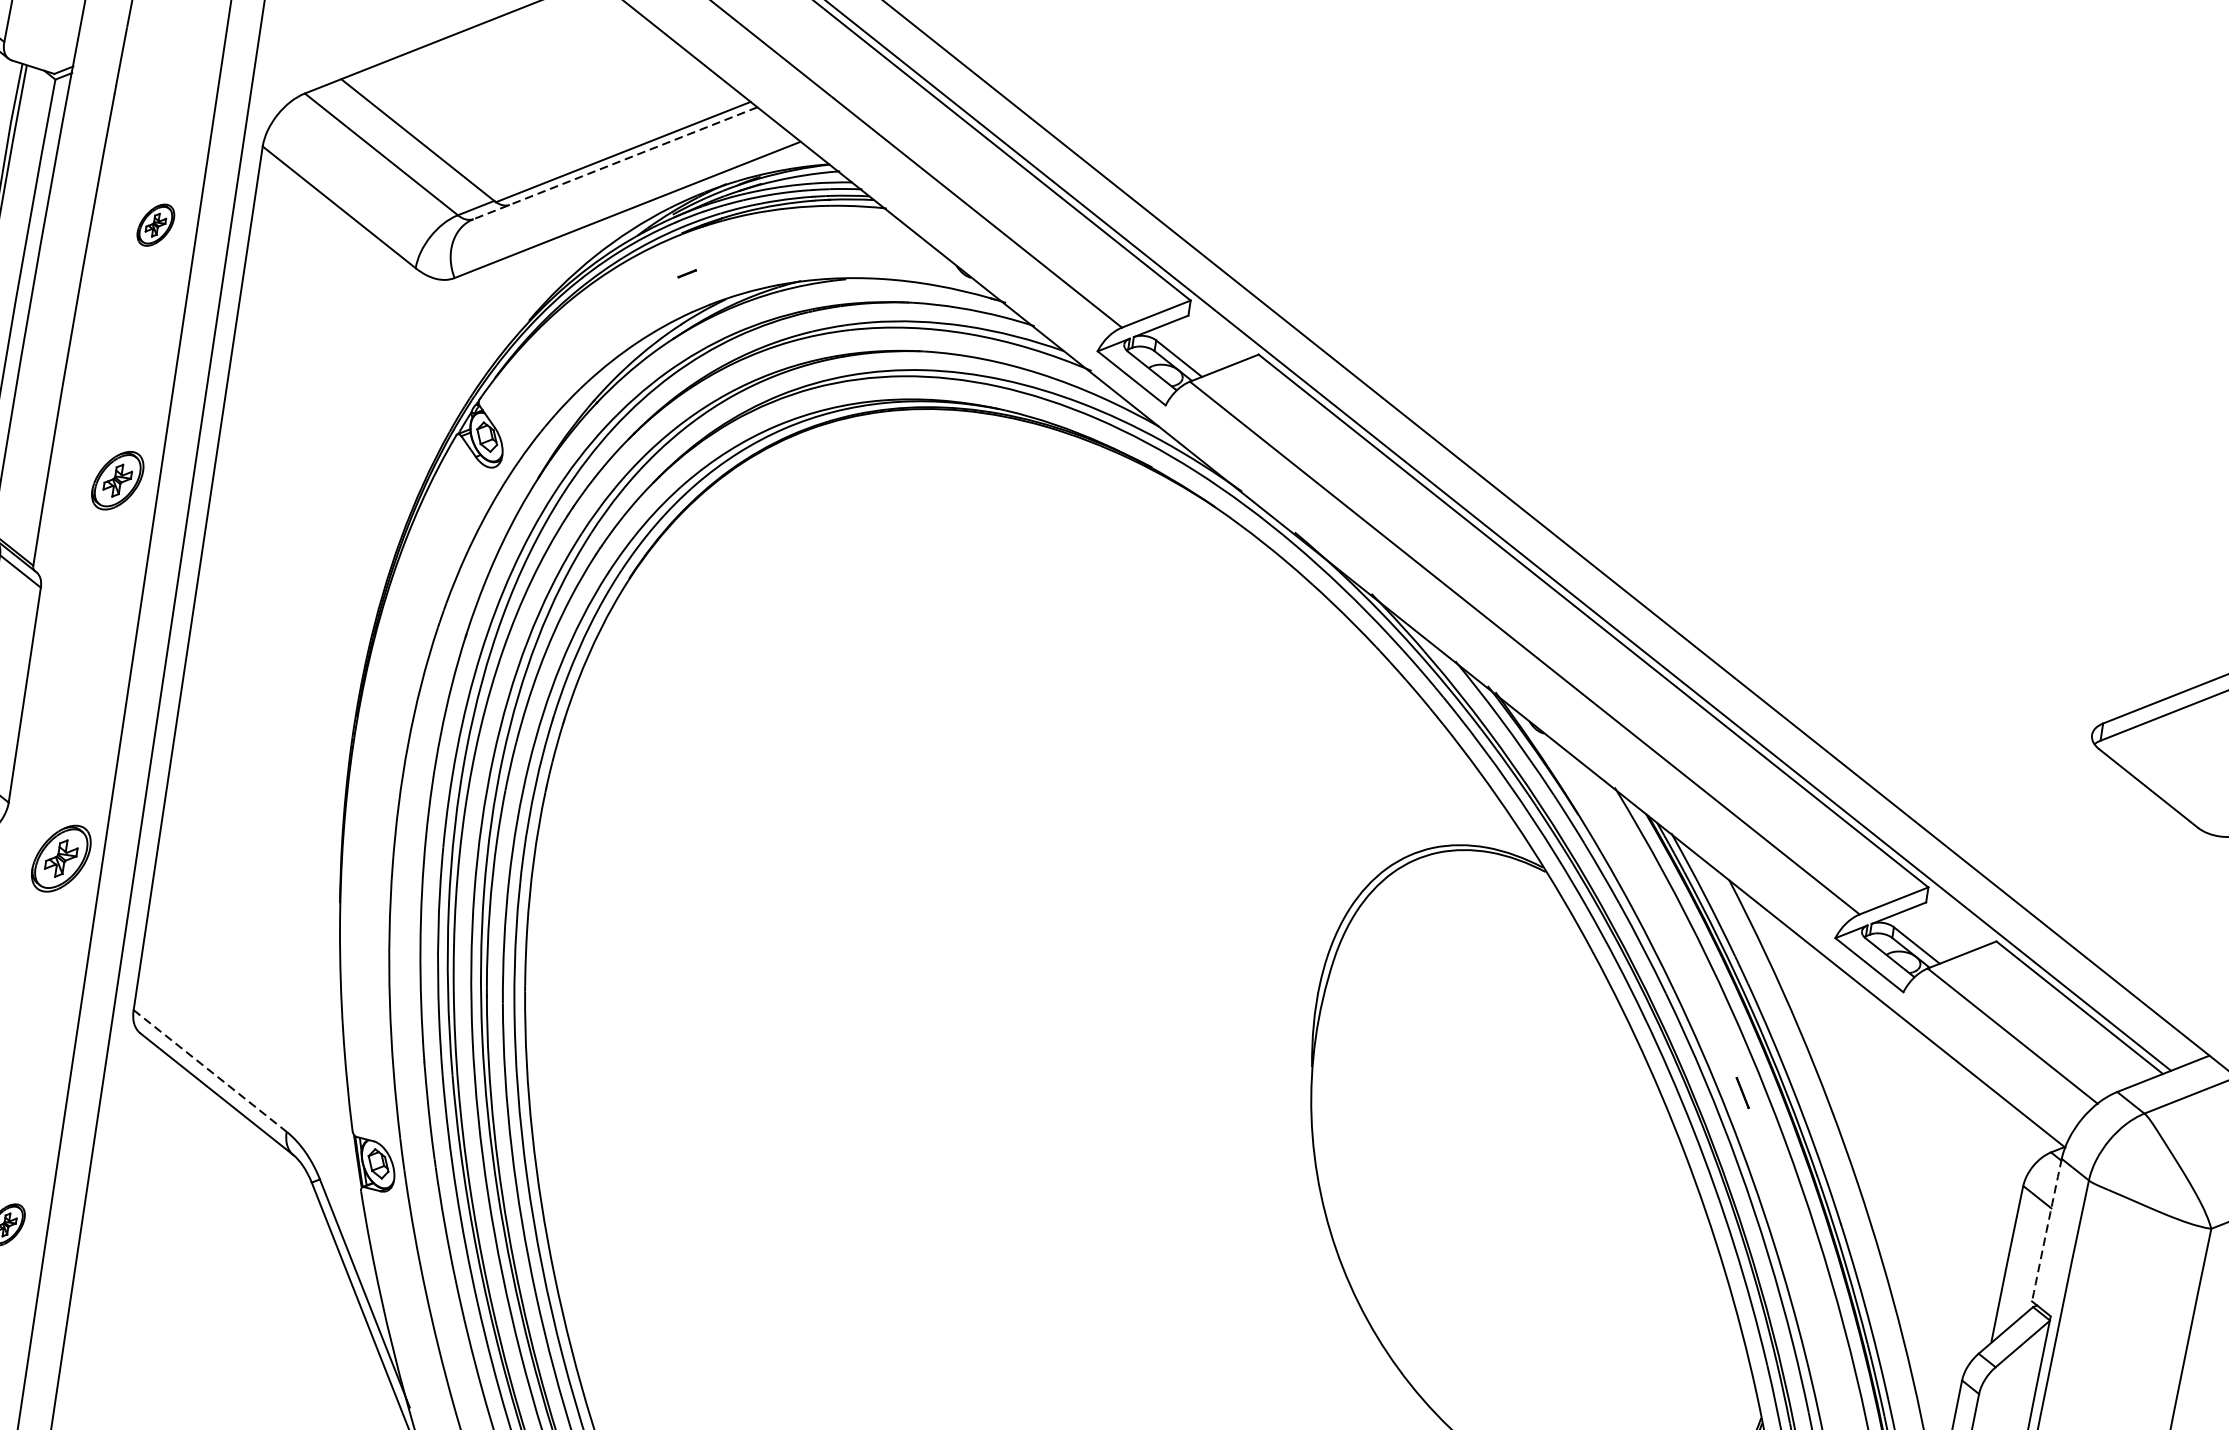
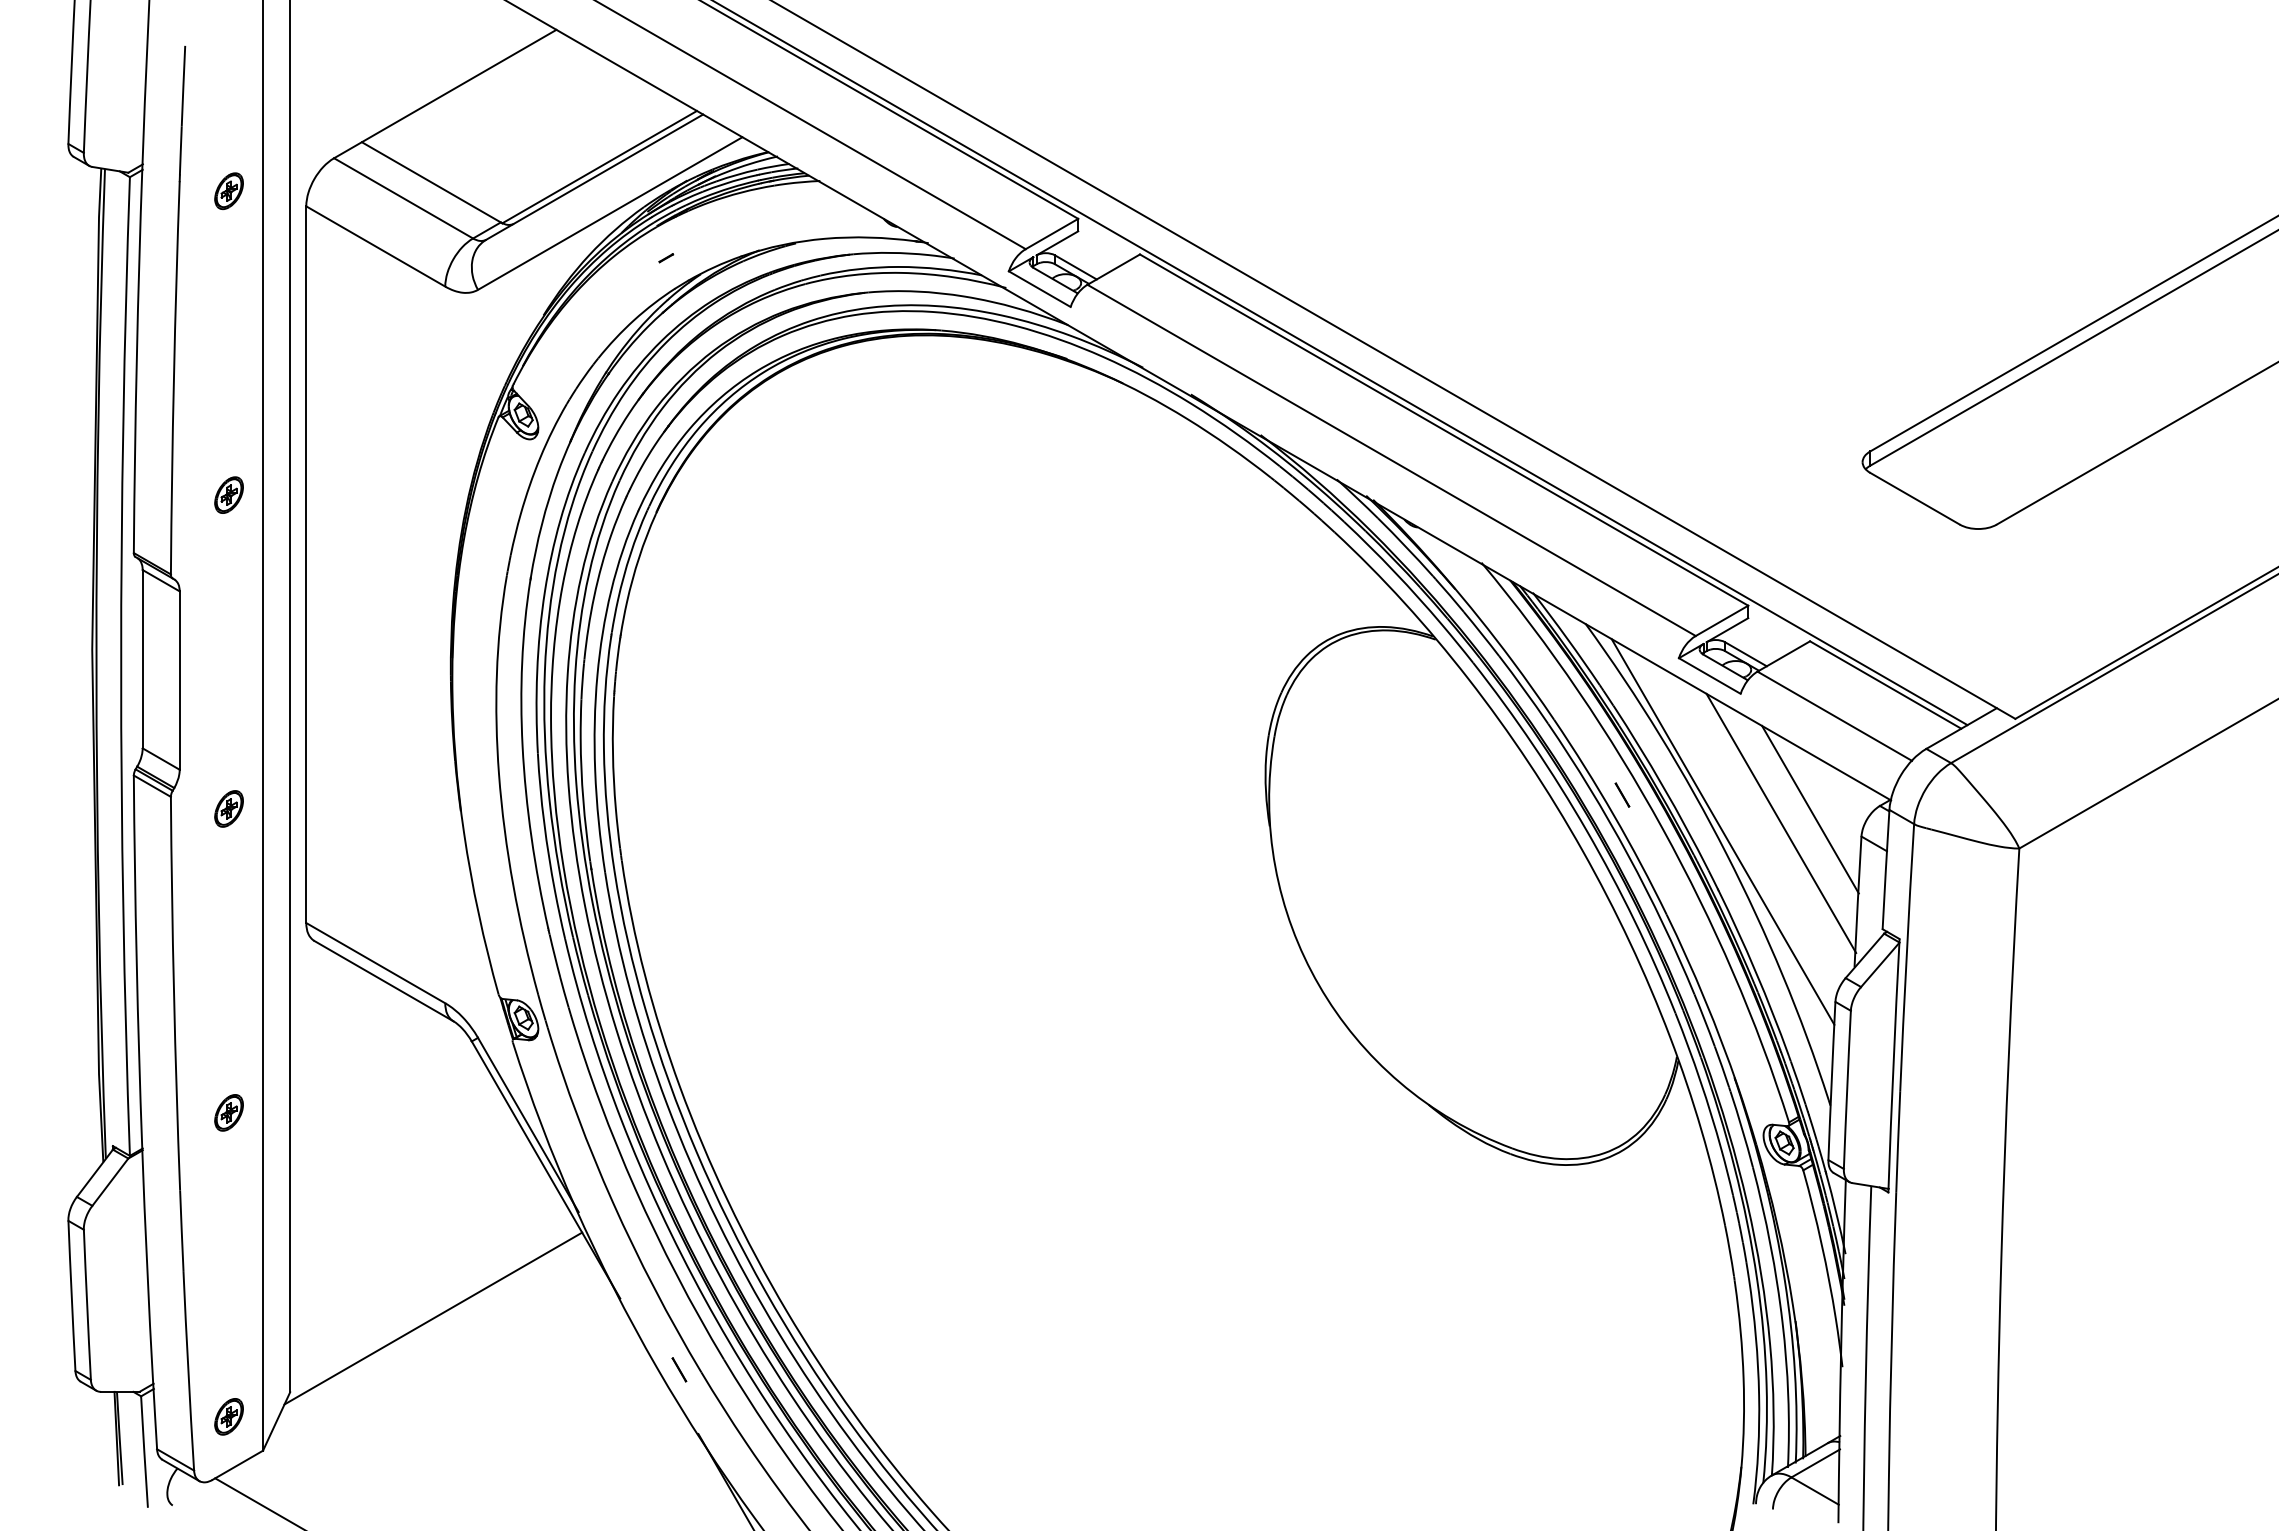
line: (615, 163) -> (594, 177), dashed -> solid
part: (155, 224) -> (228, 190), moved
part: (117, 479) -> (228, 494), size x0.71
part: (60, 858) -> (228, 808), size x0.62
line: (210, 1071) -> (376, 963), dashed -> solid
line: (1966, 1144) -> (1810, 809), added
line: (1856, 1154) -> (1722, 831), added
line: (1929, 1155) -> (1781, 823), added
arc: (2046, 1229) -> (1885, 869), dashed -> solid

